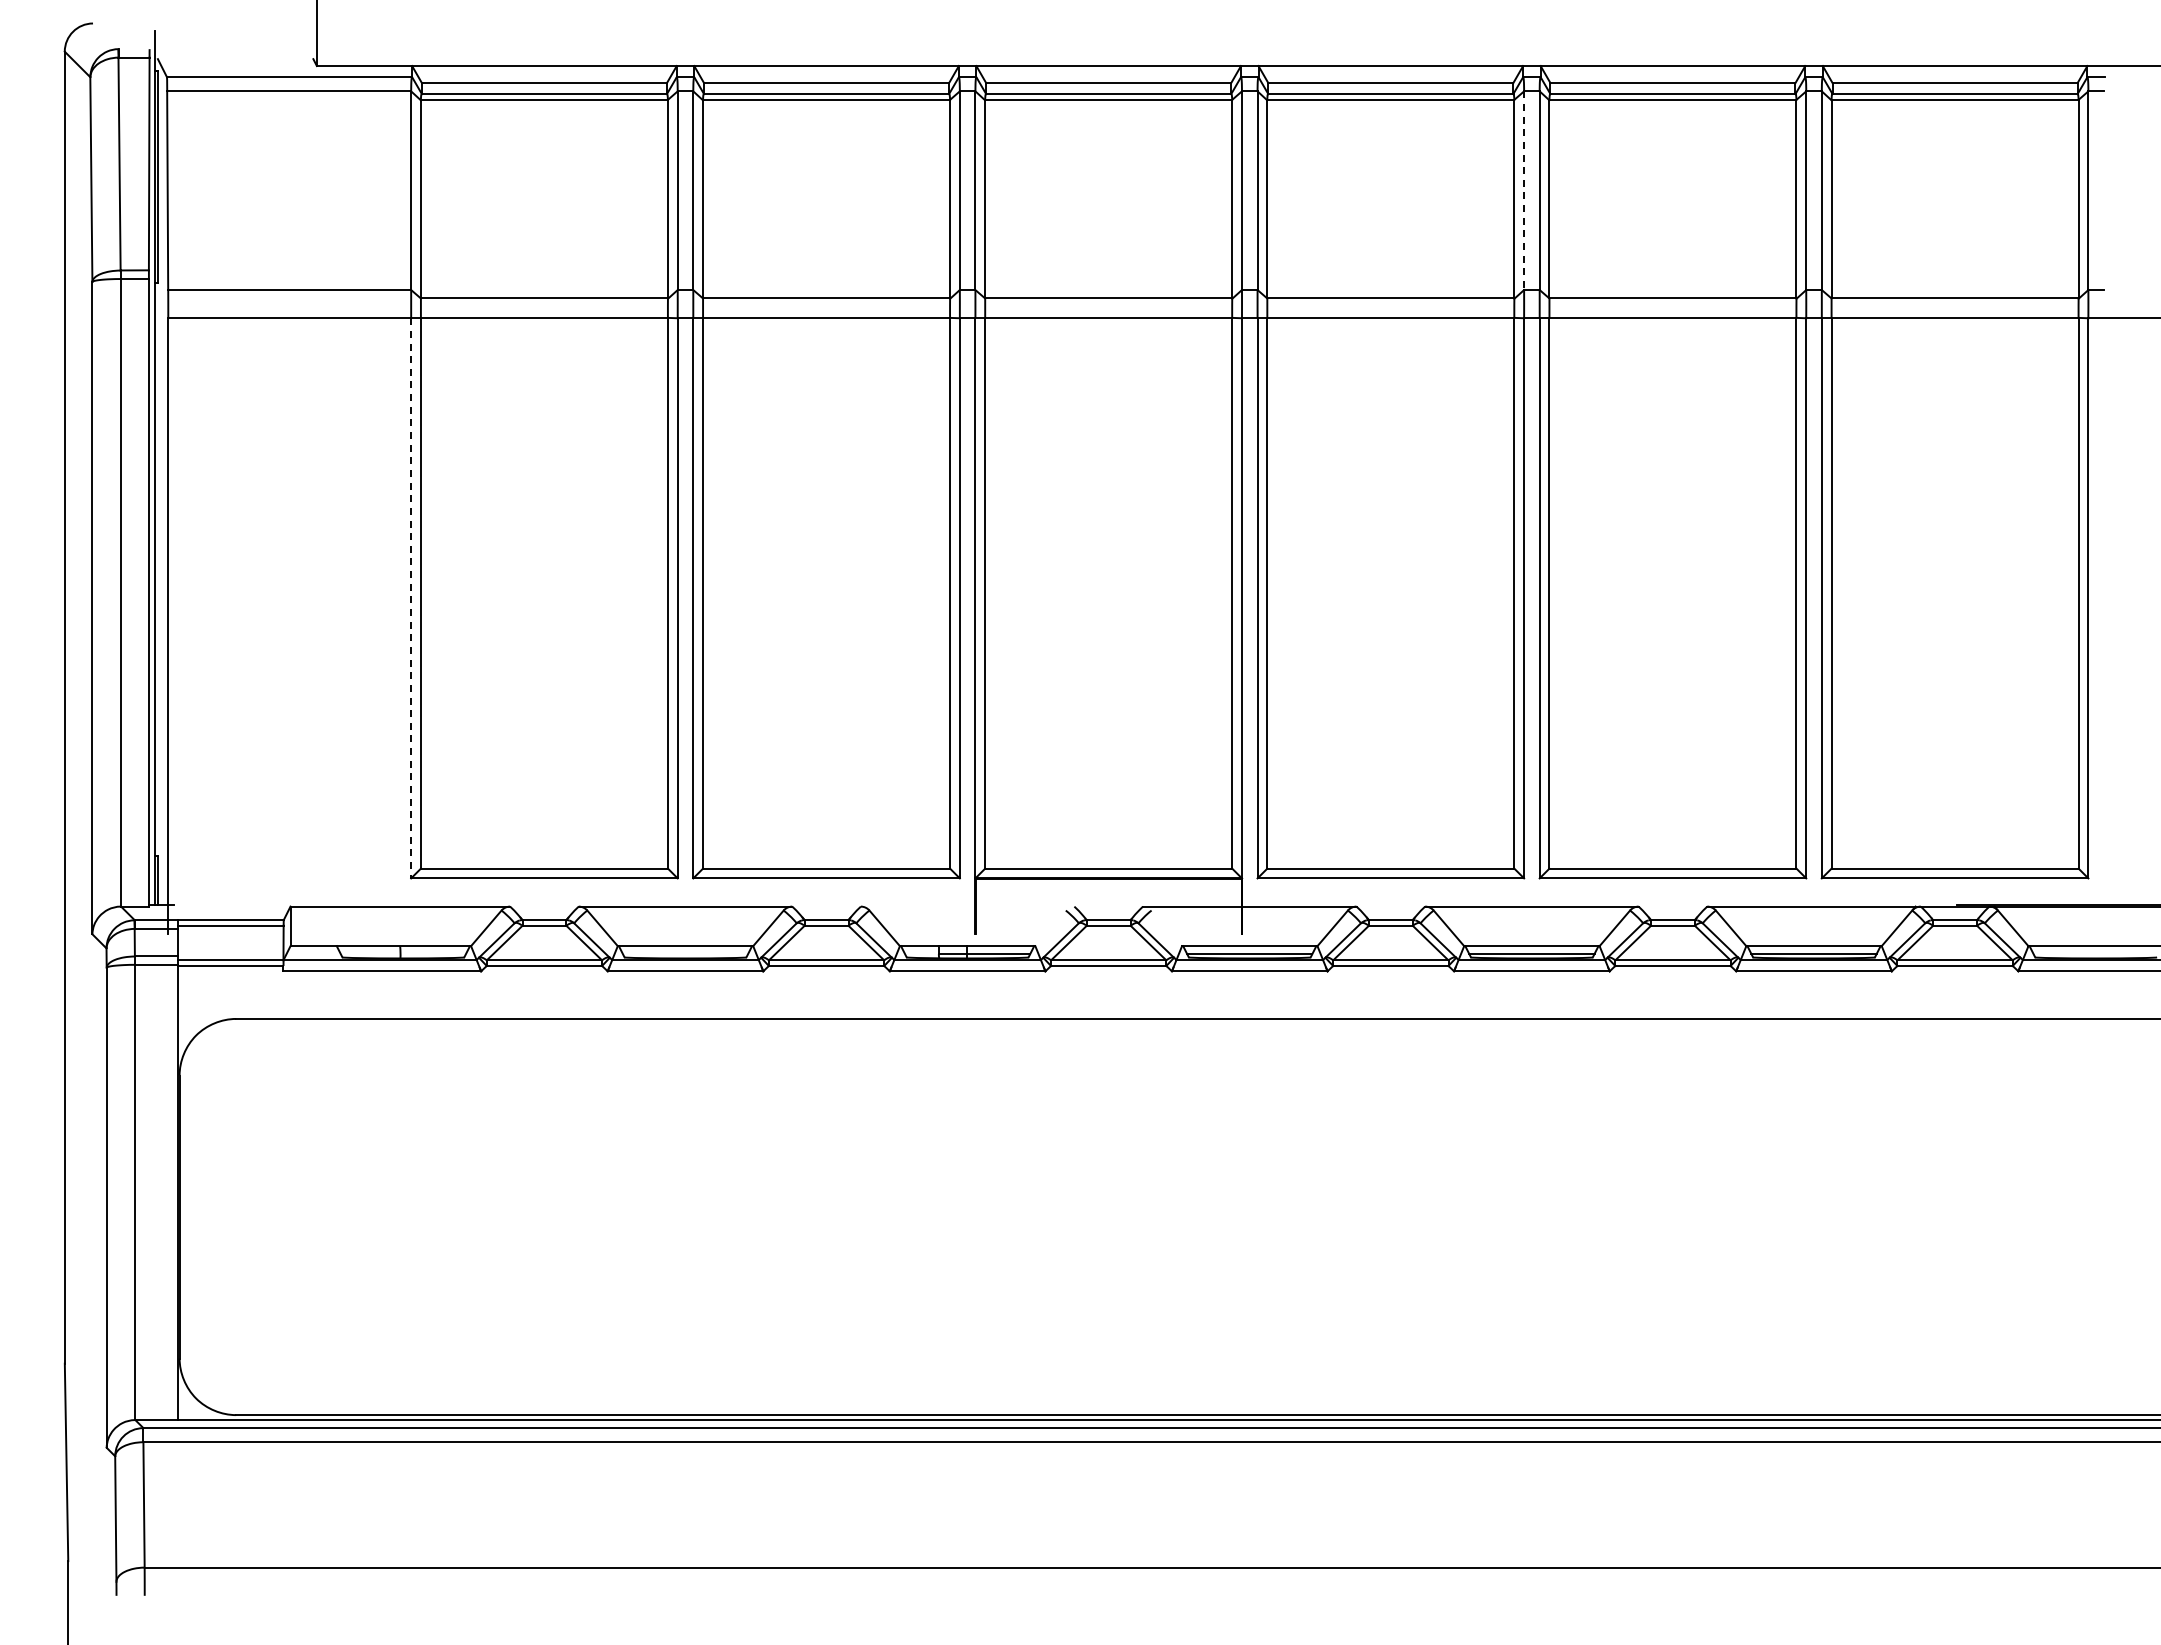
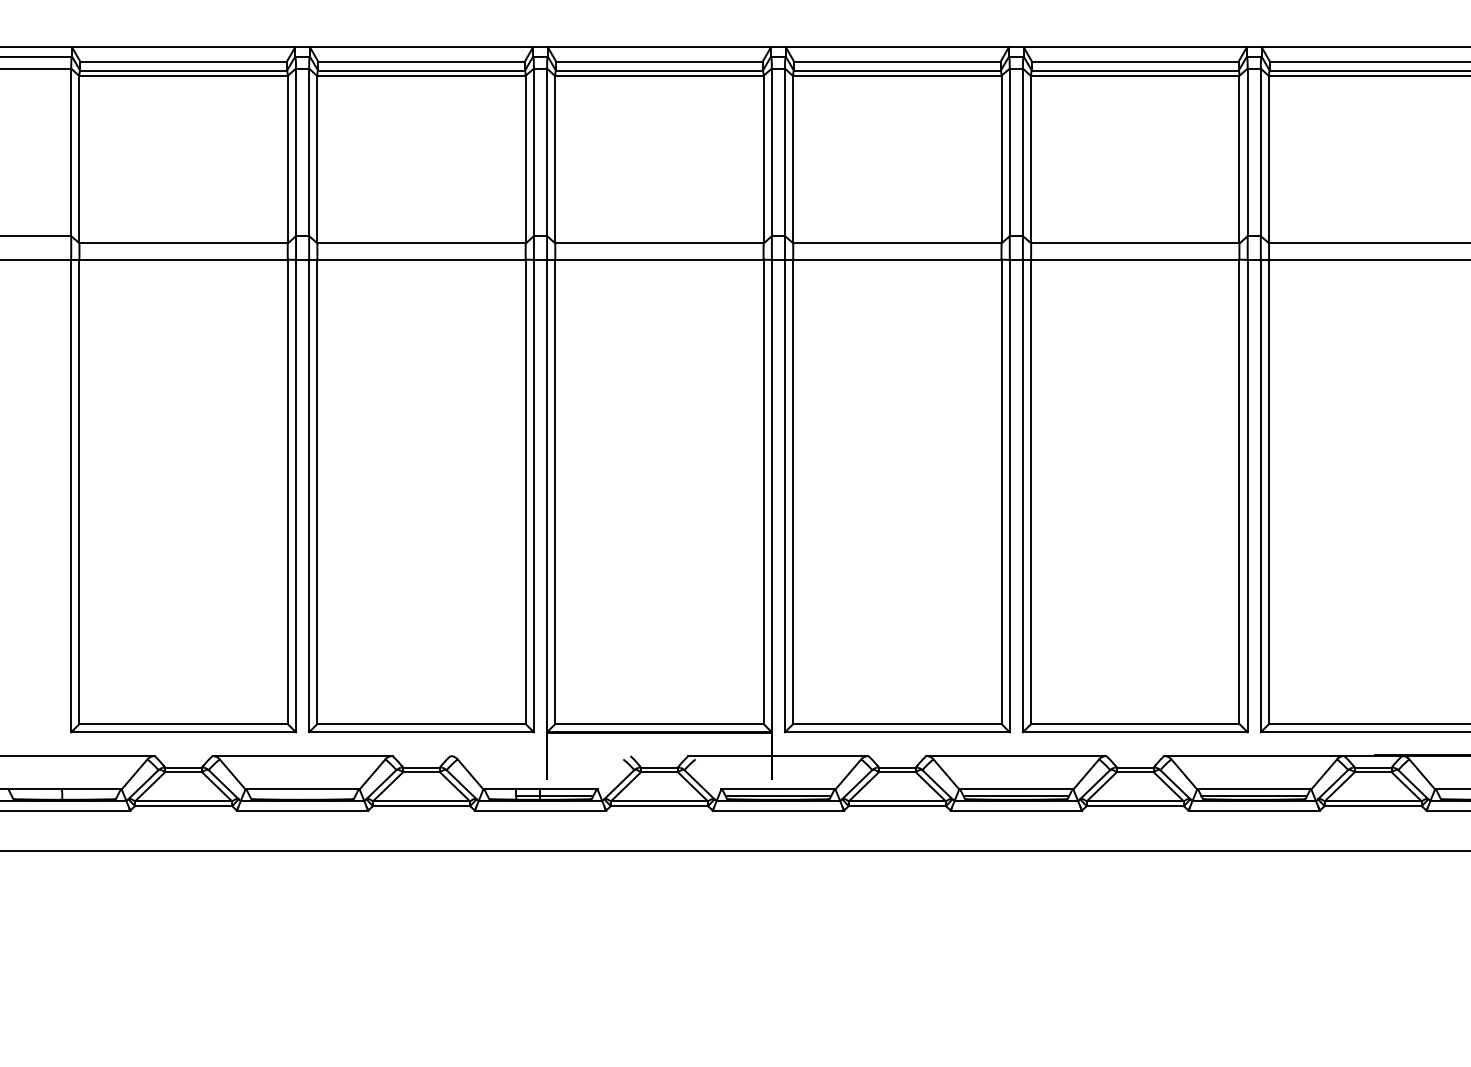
line: (1524, 191) -> (1010, 153), dashed -> solid
line: (411, 598) -> (71, 496), dashed -> solid

